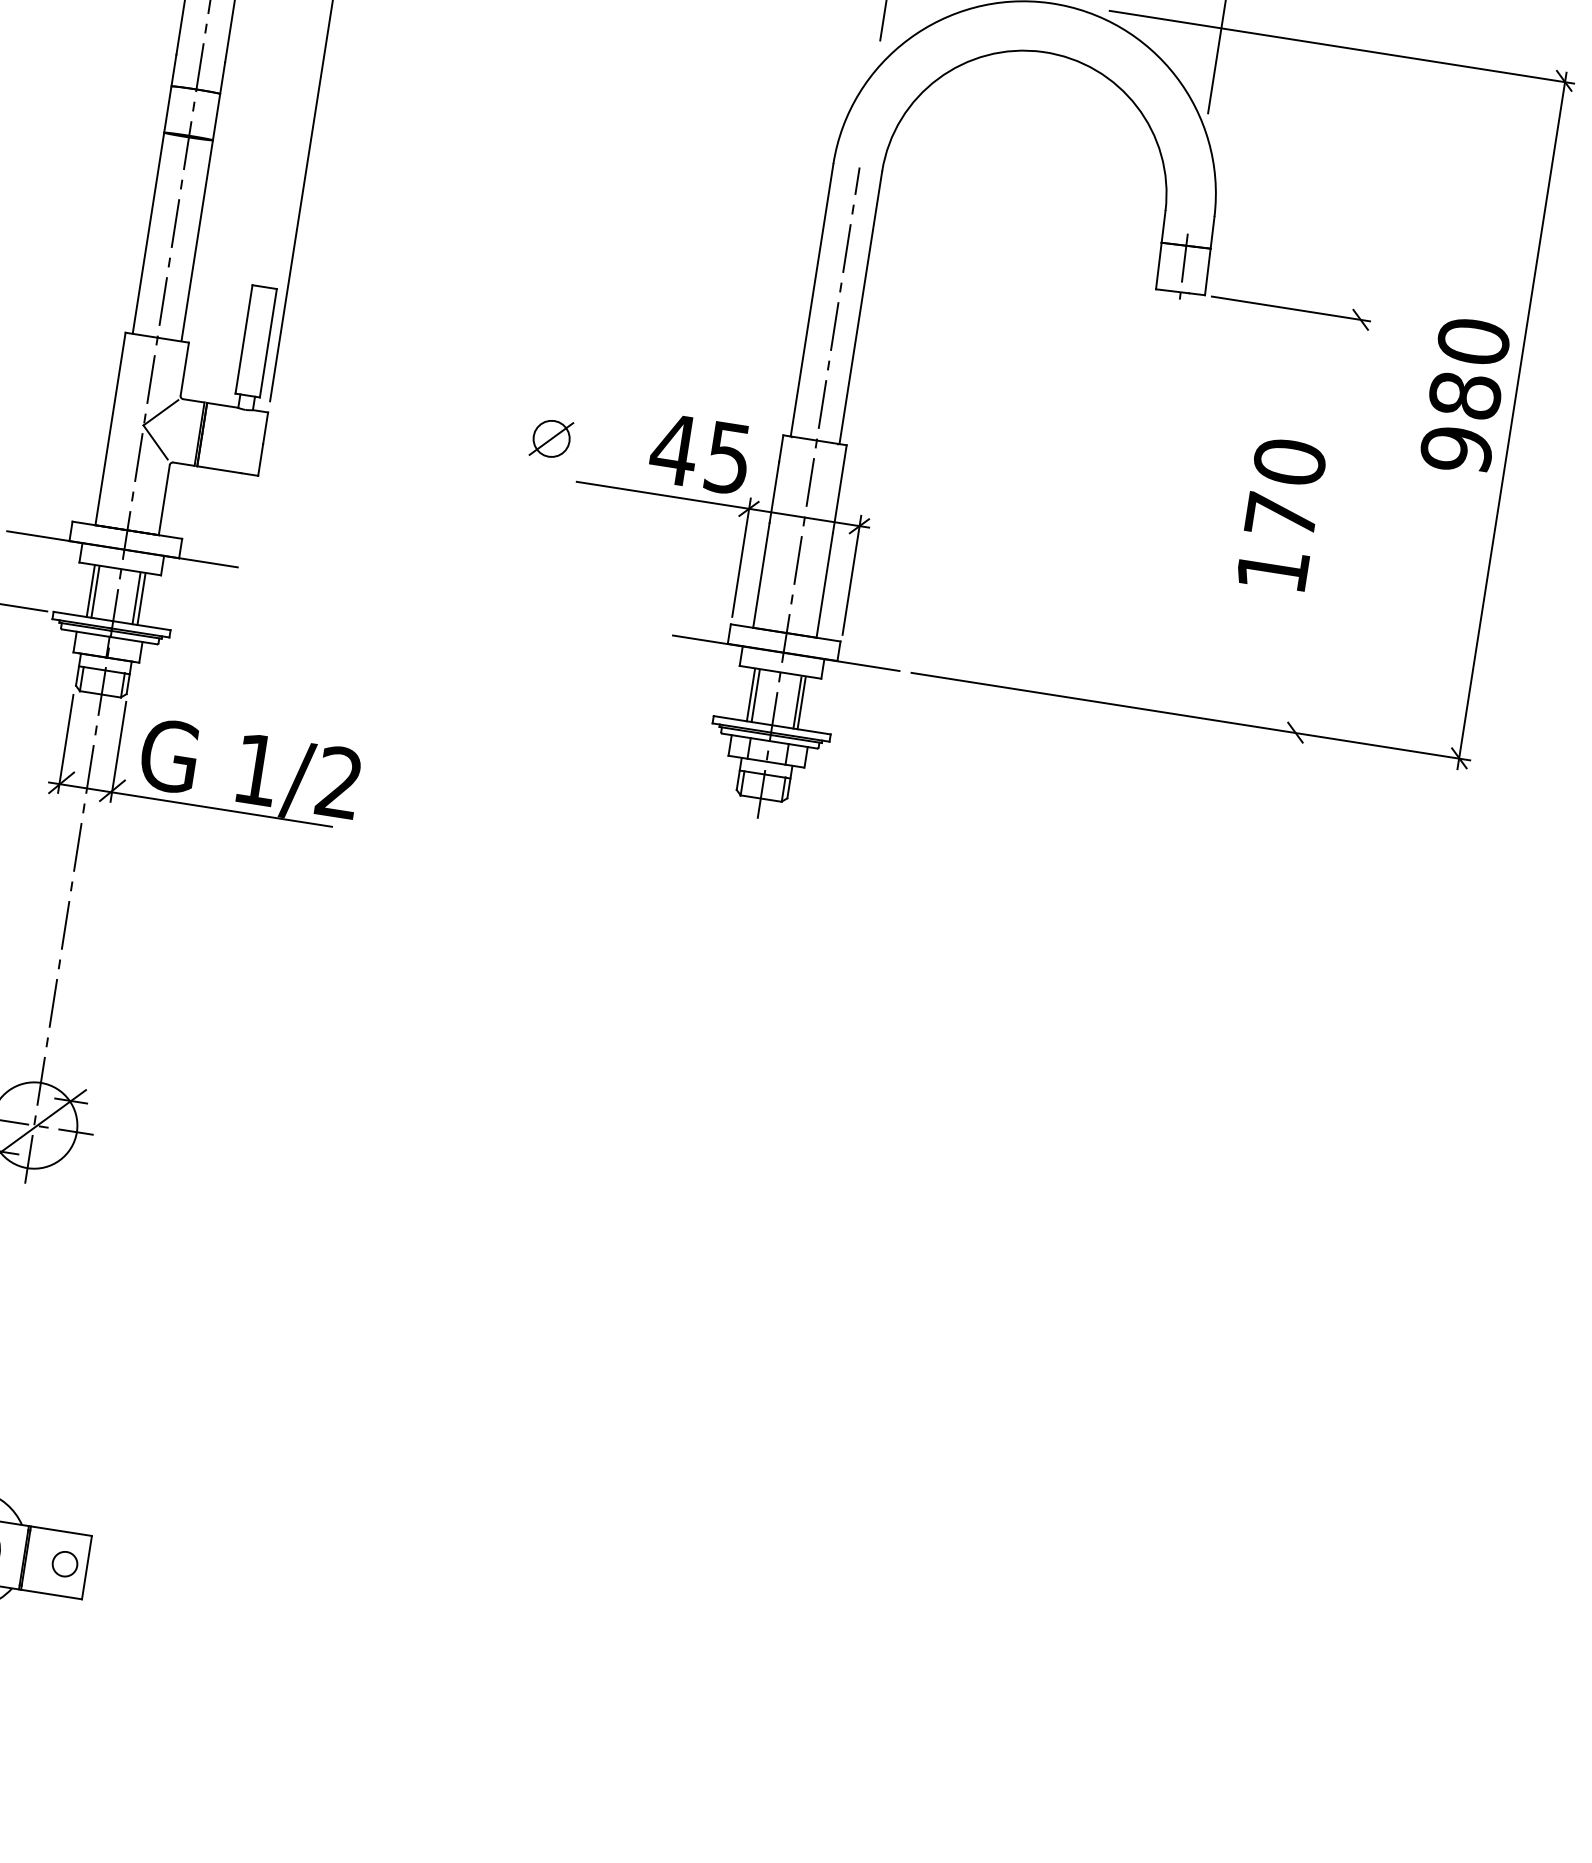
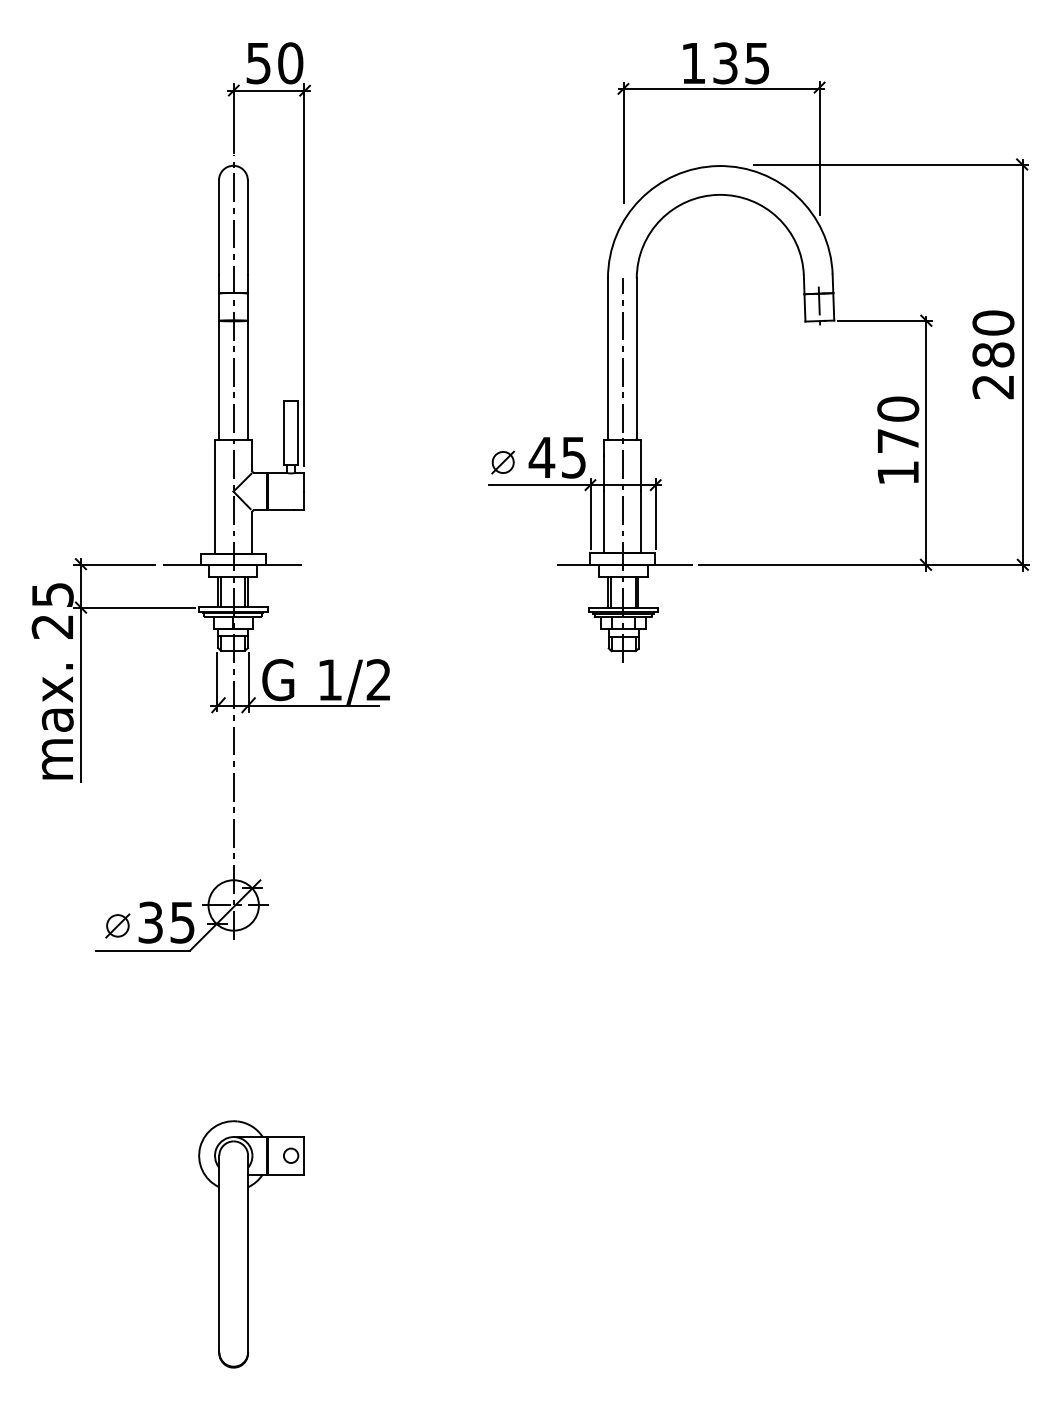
part: (550, 438) -> (502, 462), moved
text: (1456, 448) -> (993, 386), 980 -> 280
line: (1328, 527) -> (926, 443), added

